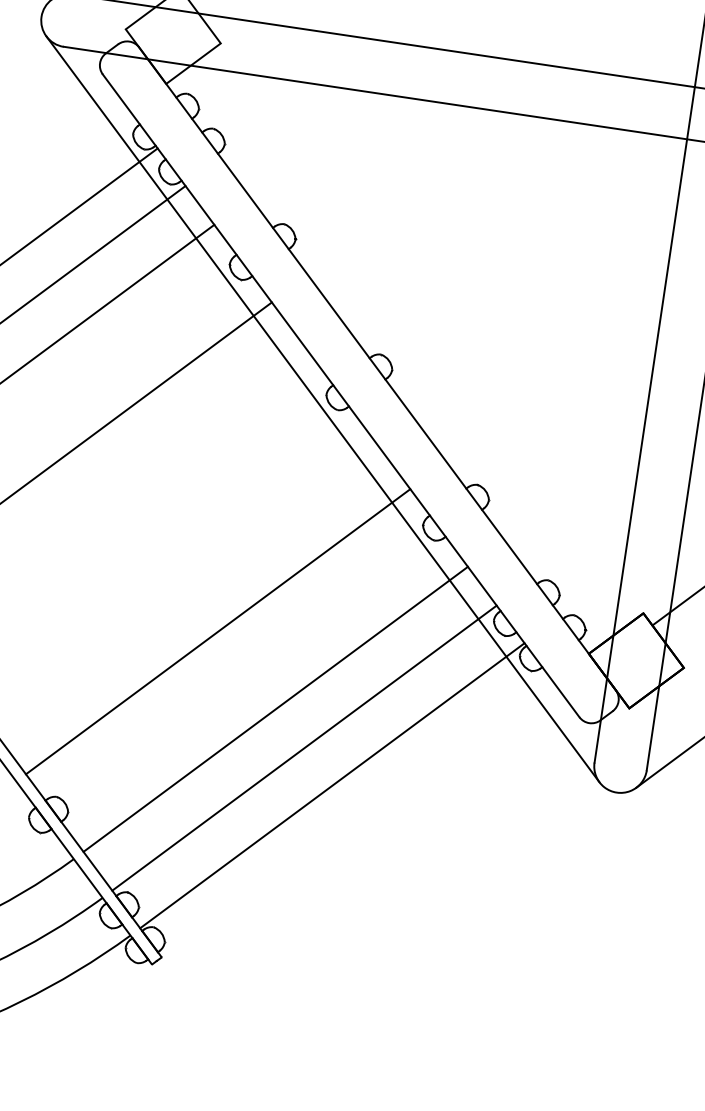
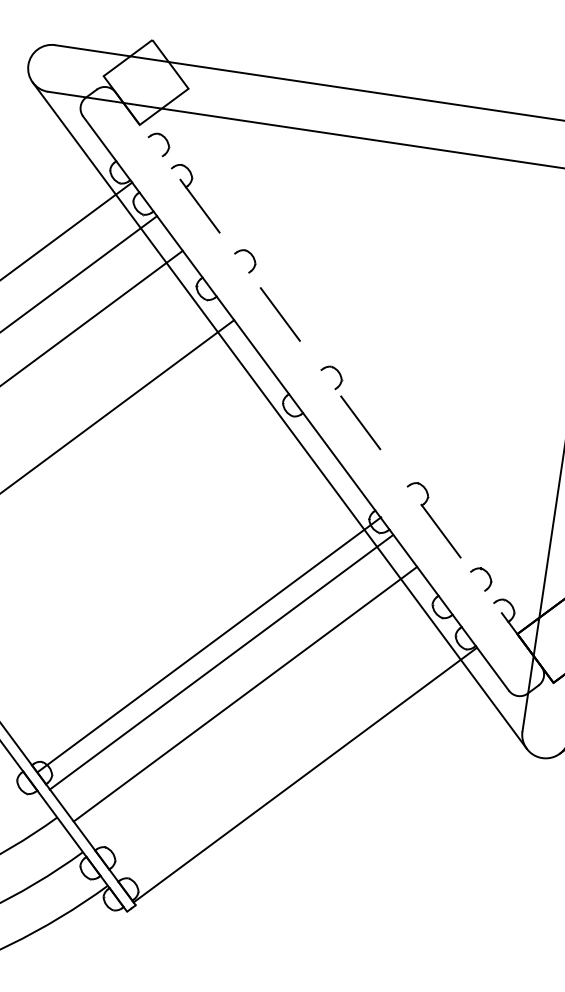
line: (377, 368) -> (328, 379), solid -> dashed
line: (217, 631) -> (208, 644), moved
line: (275, 708) -> (221, 661), moved
line: (304, 747) -> (245, 693), moved
line: (332, 785) -> (305, 774), moved

